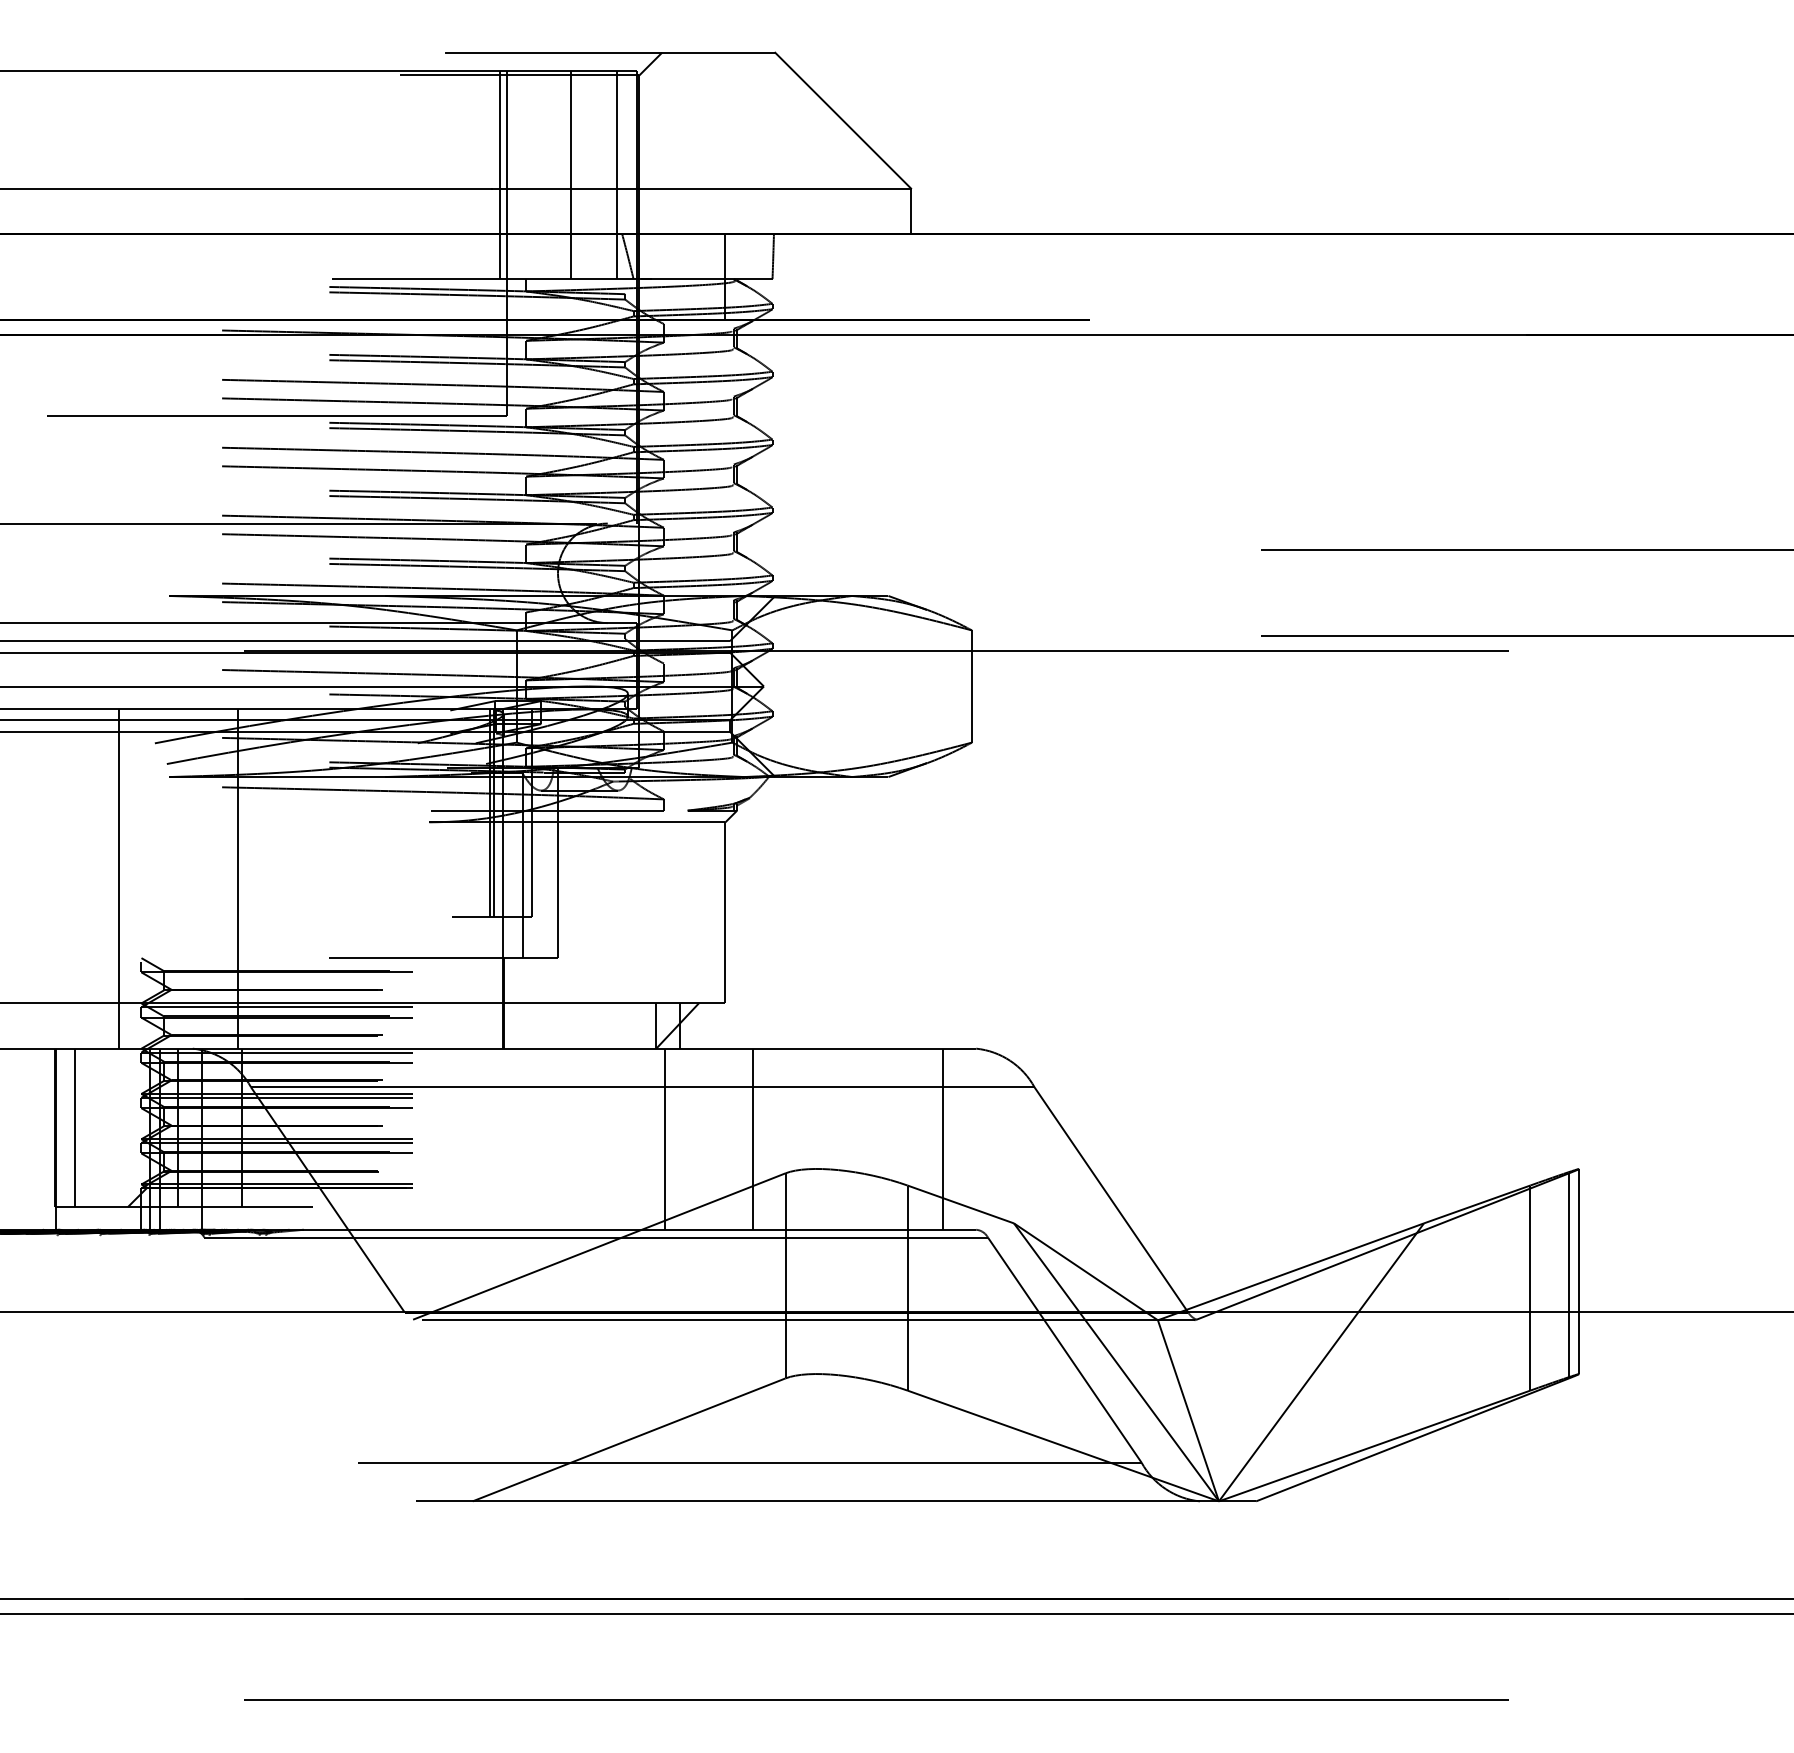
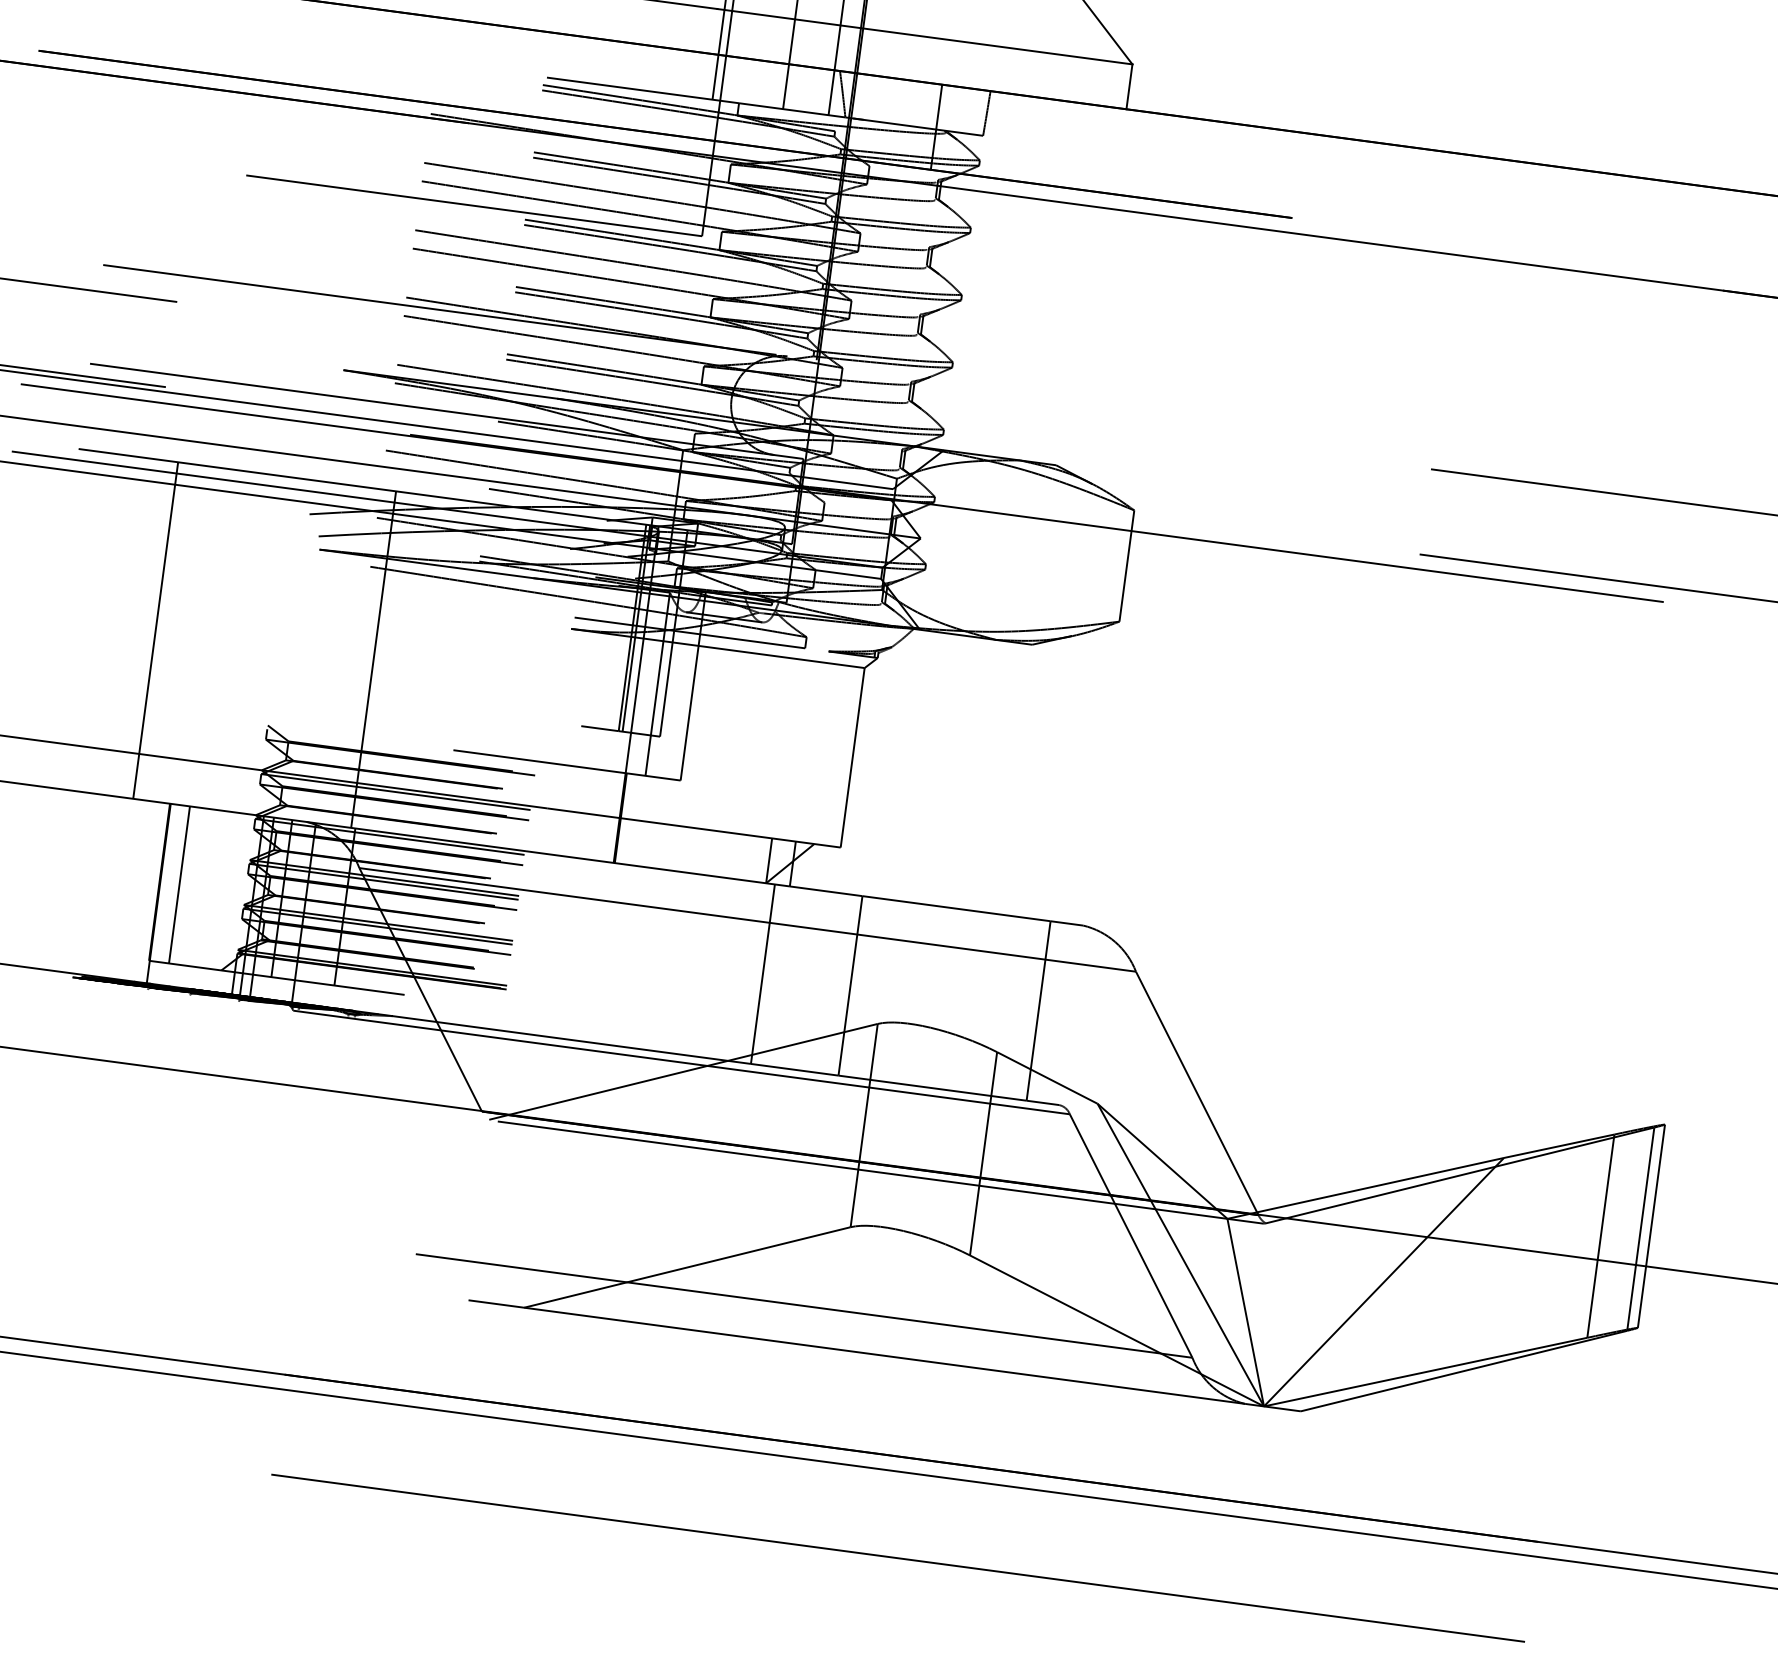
line: (118, 878) -> (155, 630), moved

